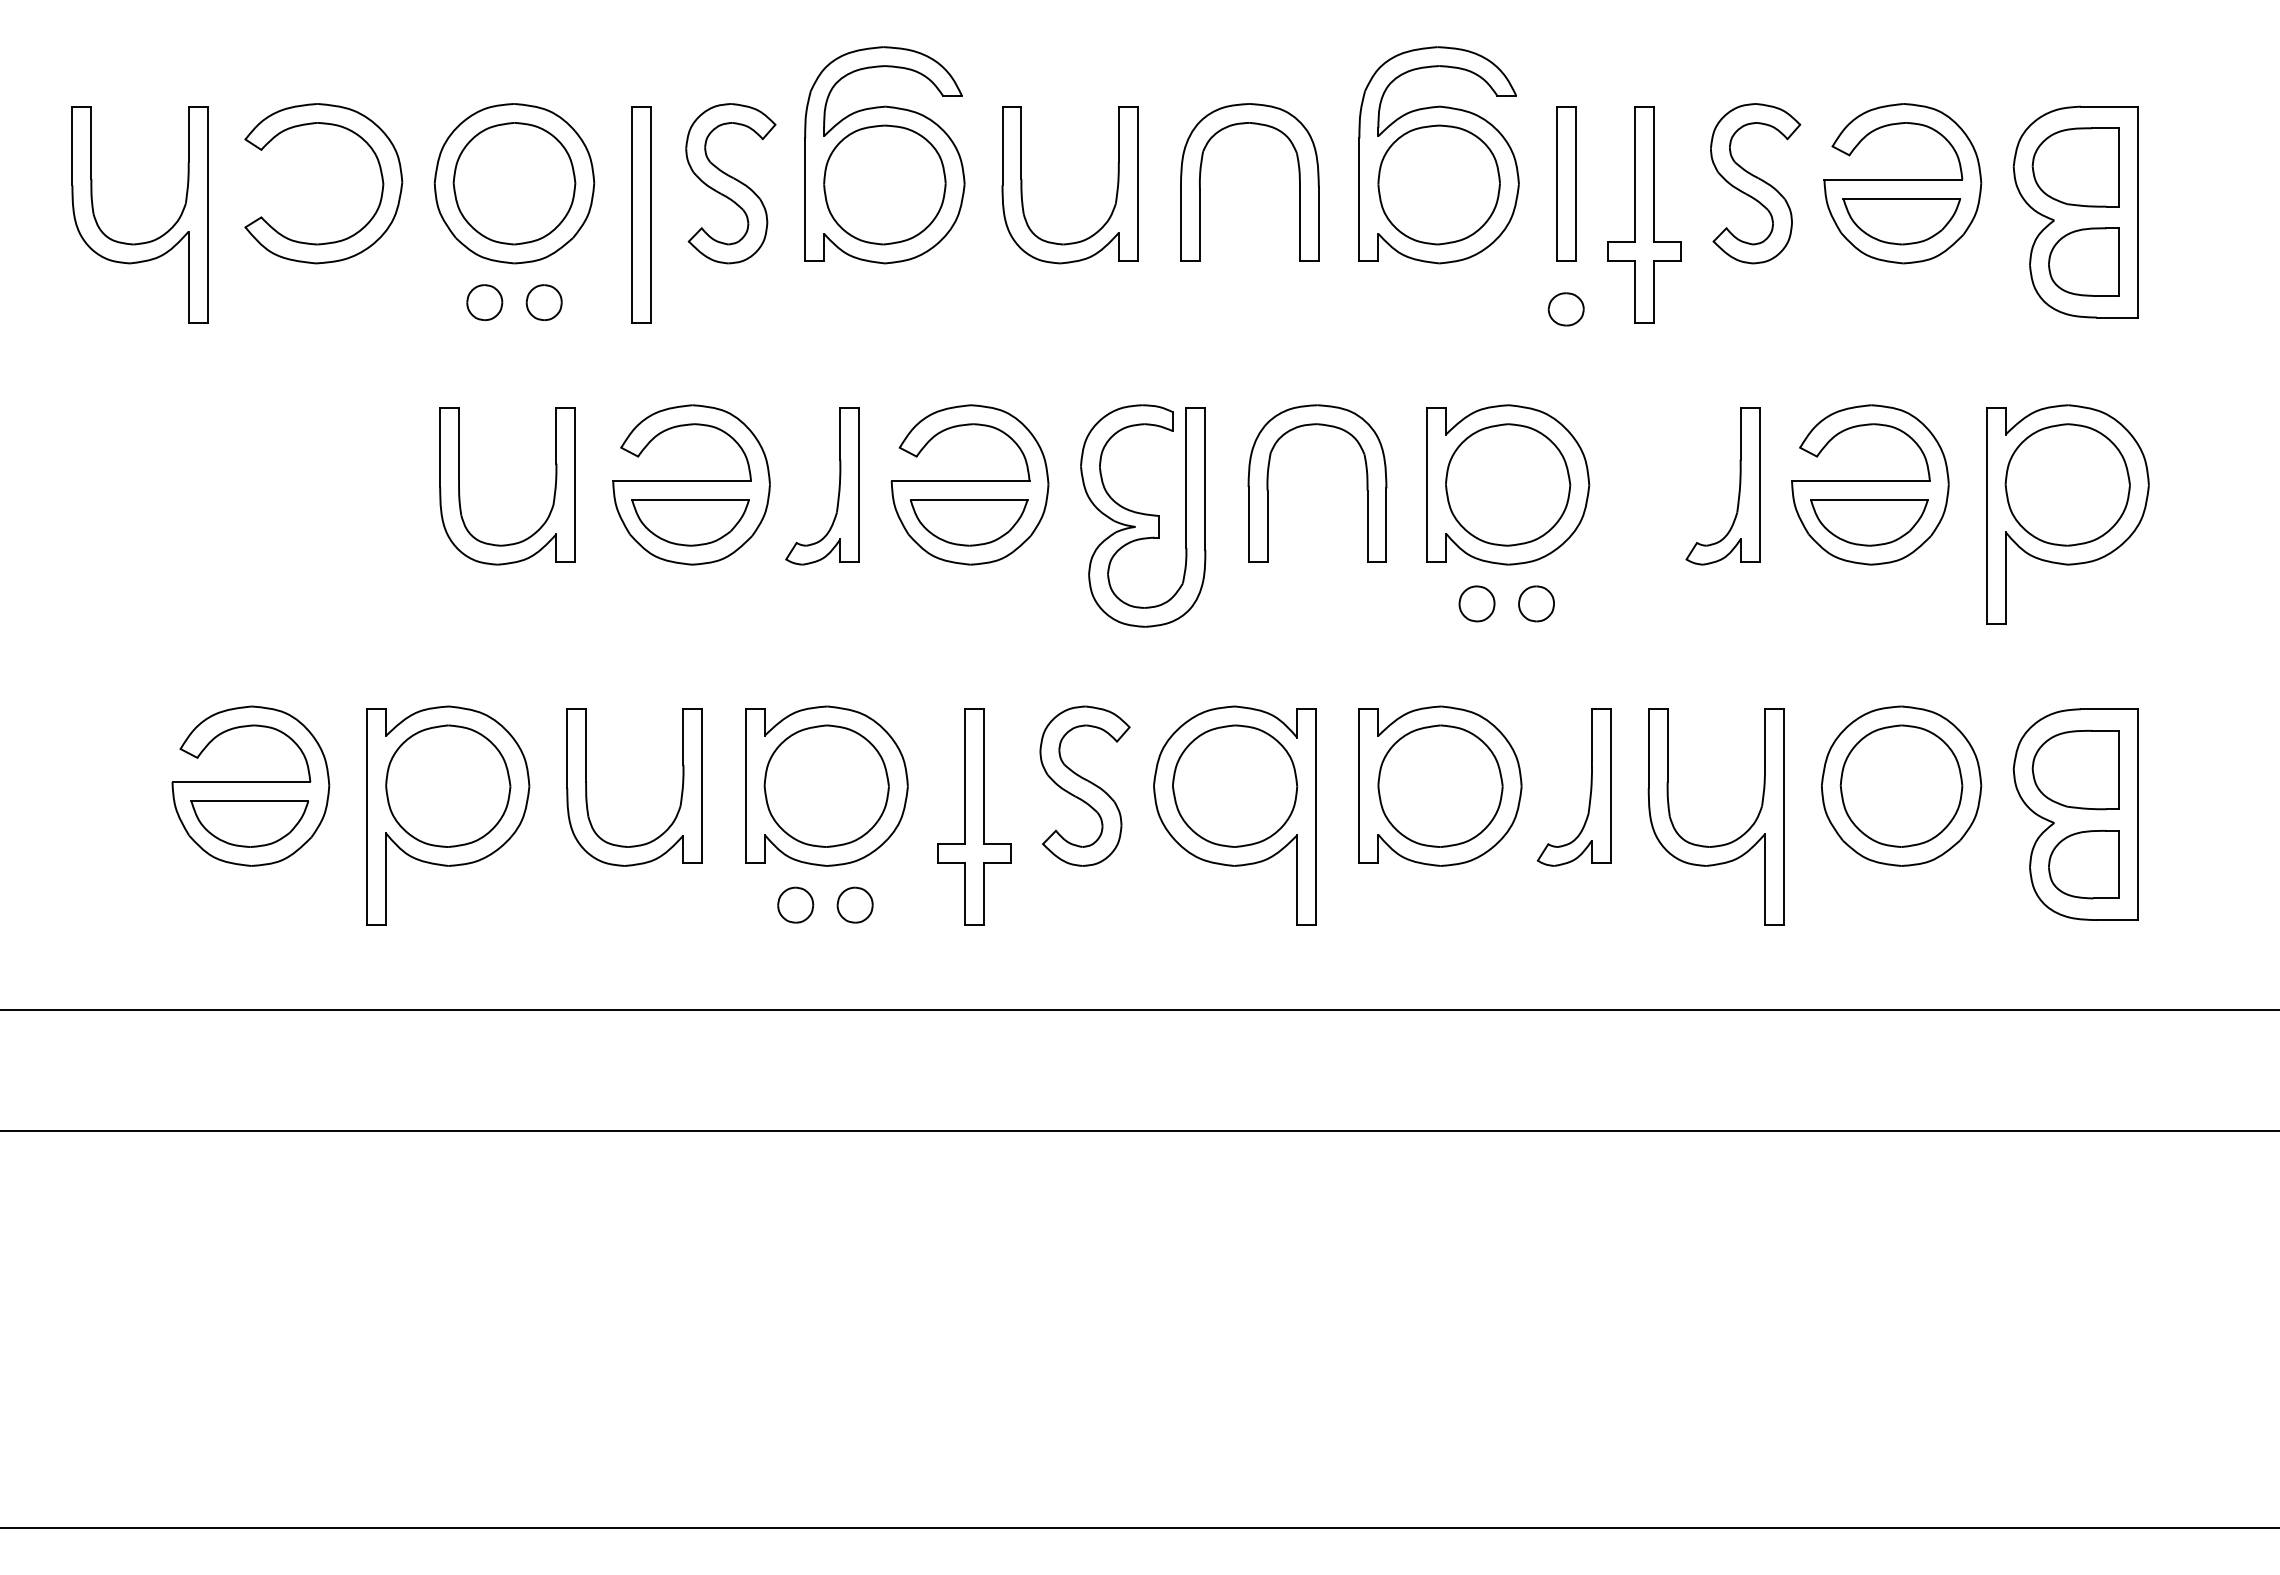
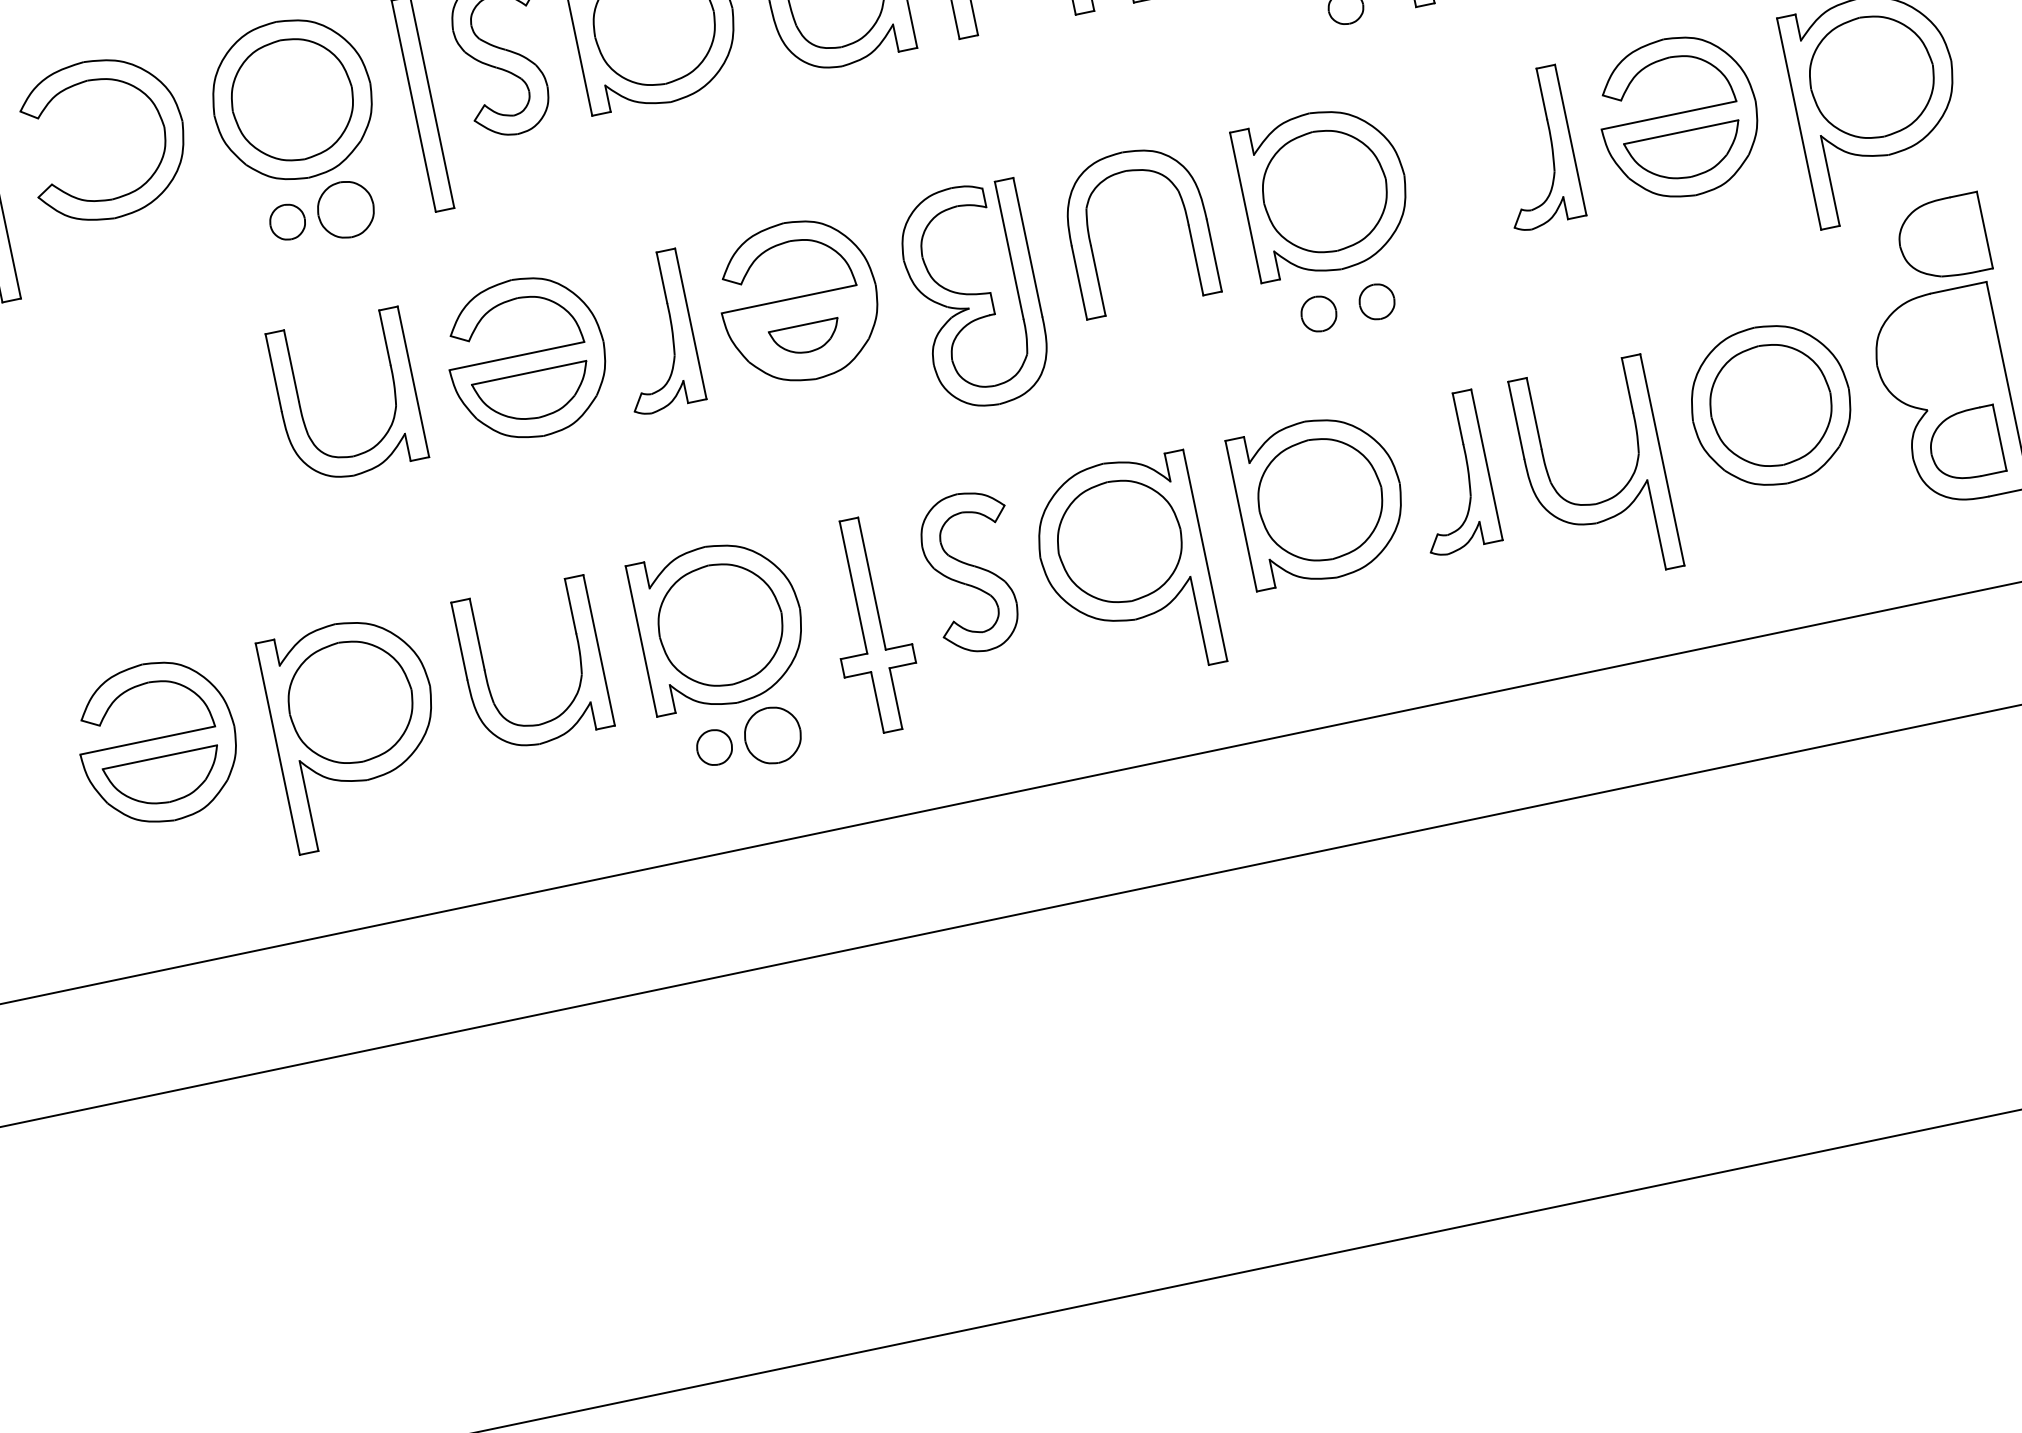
part: (543, 302) -> (345, 210), size x1.6
part: (968, 522) -> (805, 338), size x0.6
part: (2075, 770) -> (1942, 239), moved
part: (854, 904) -> (771, 734), size x1.6

